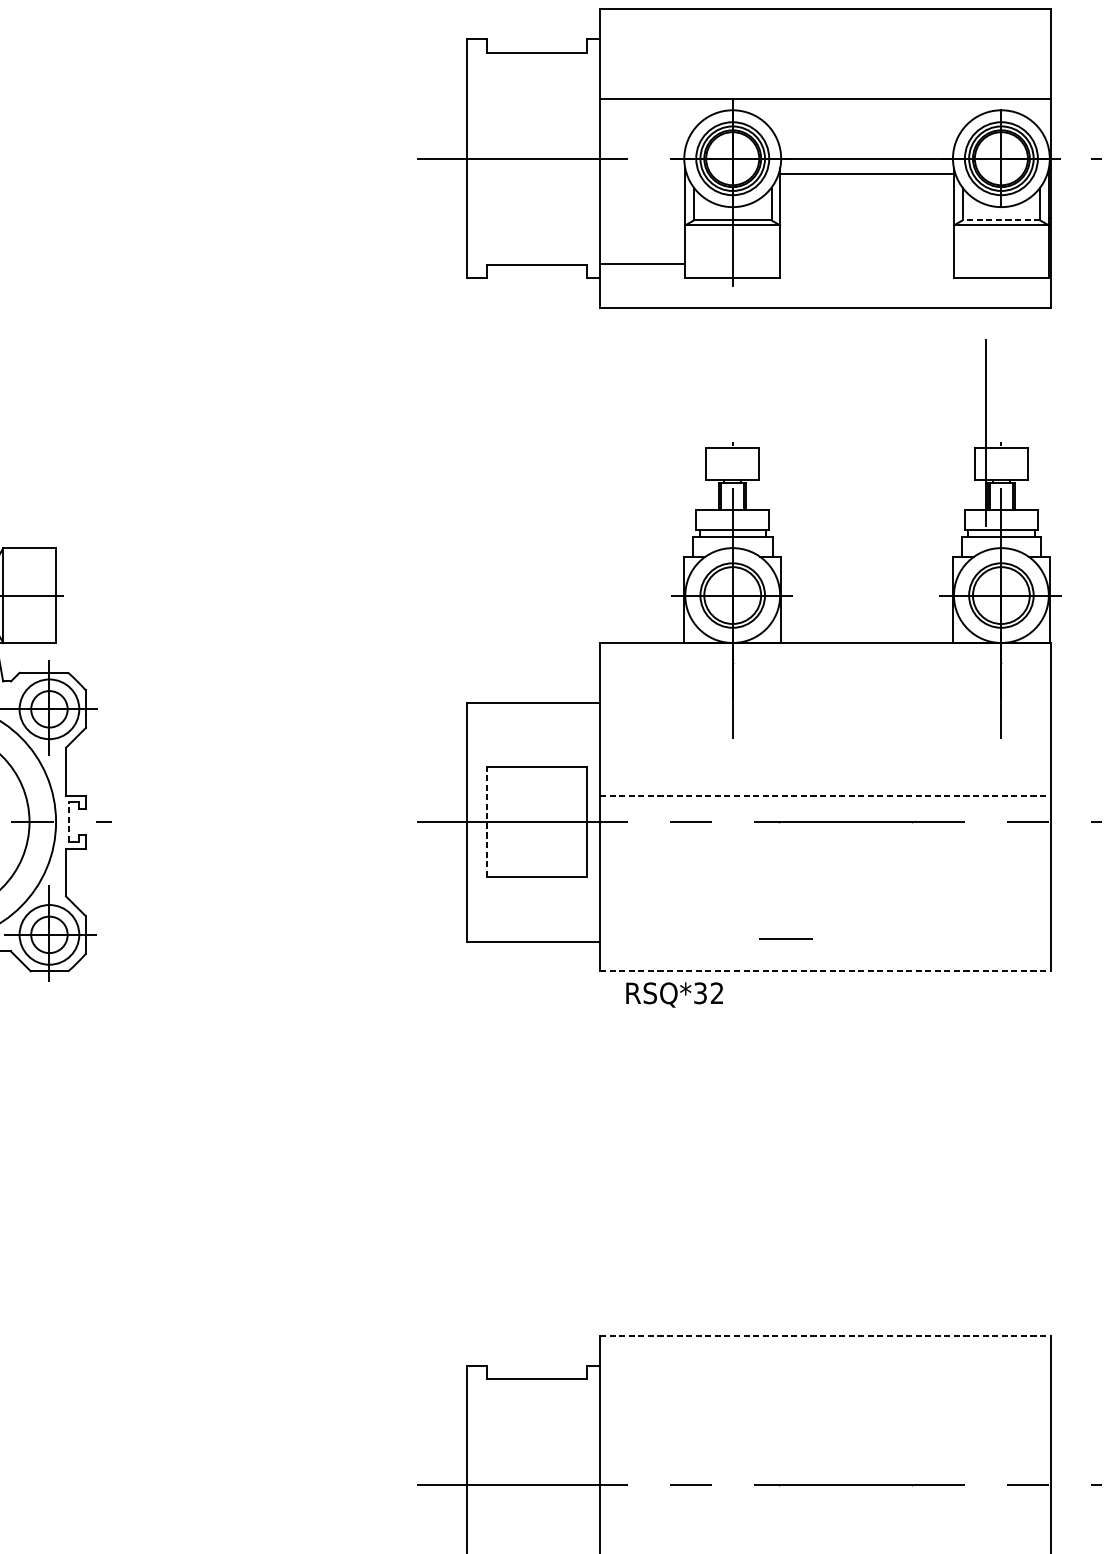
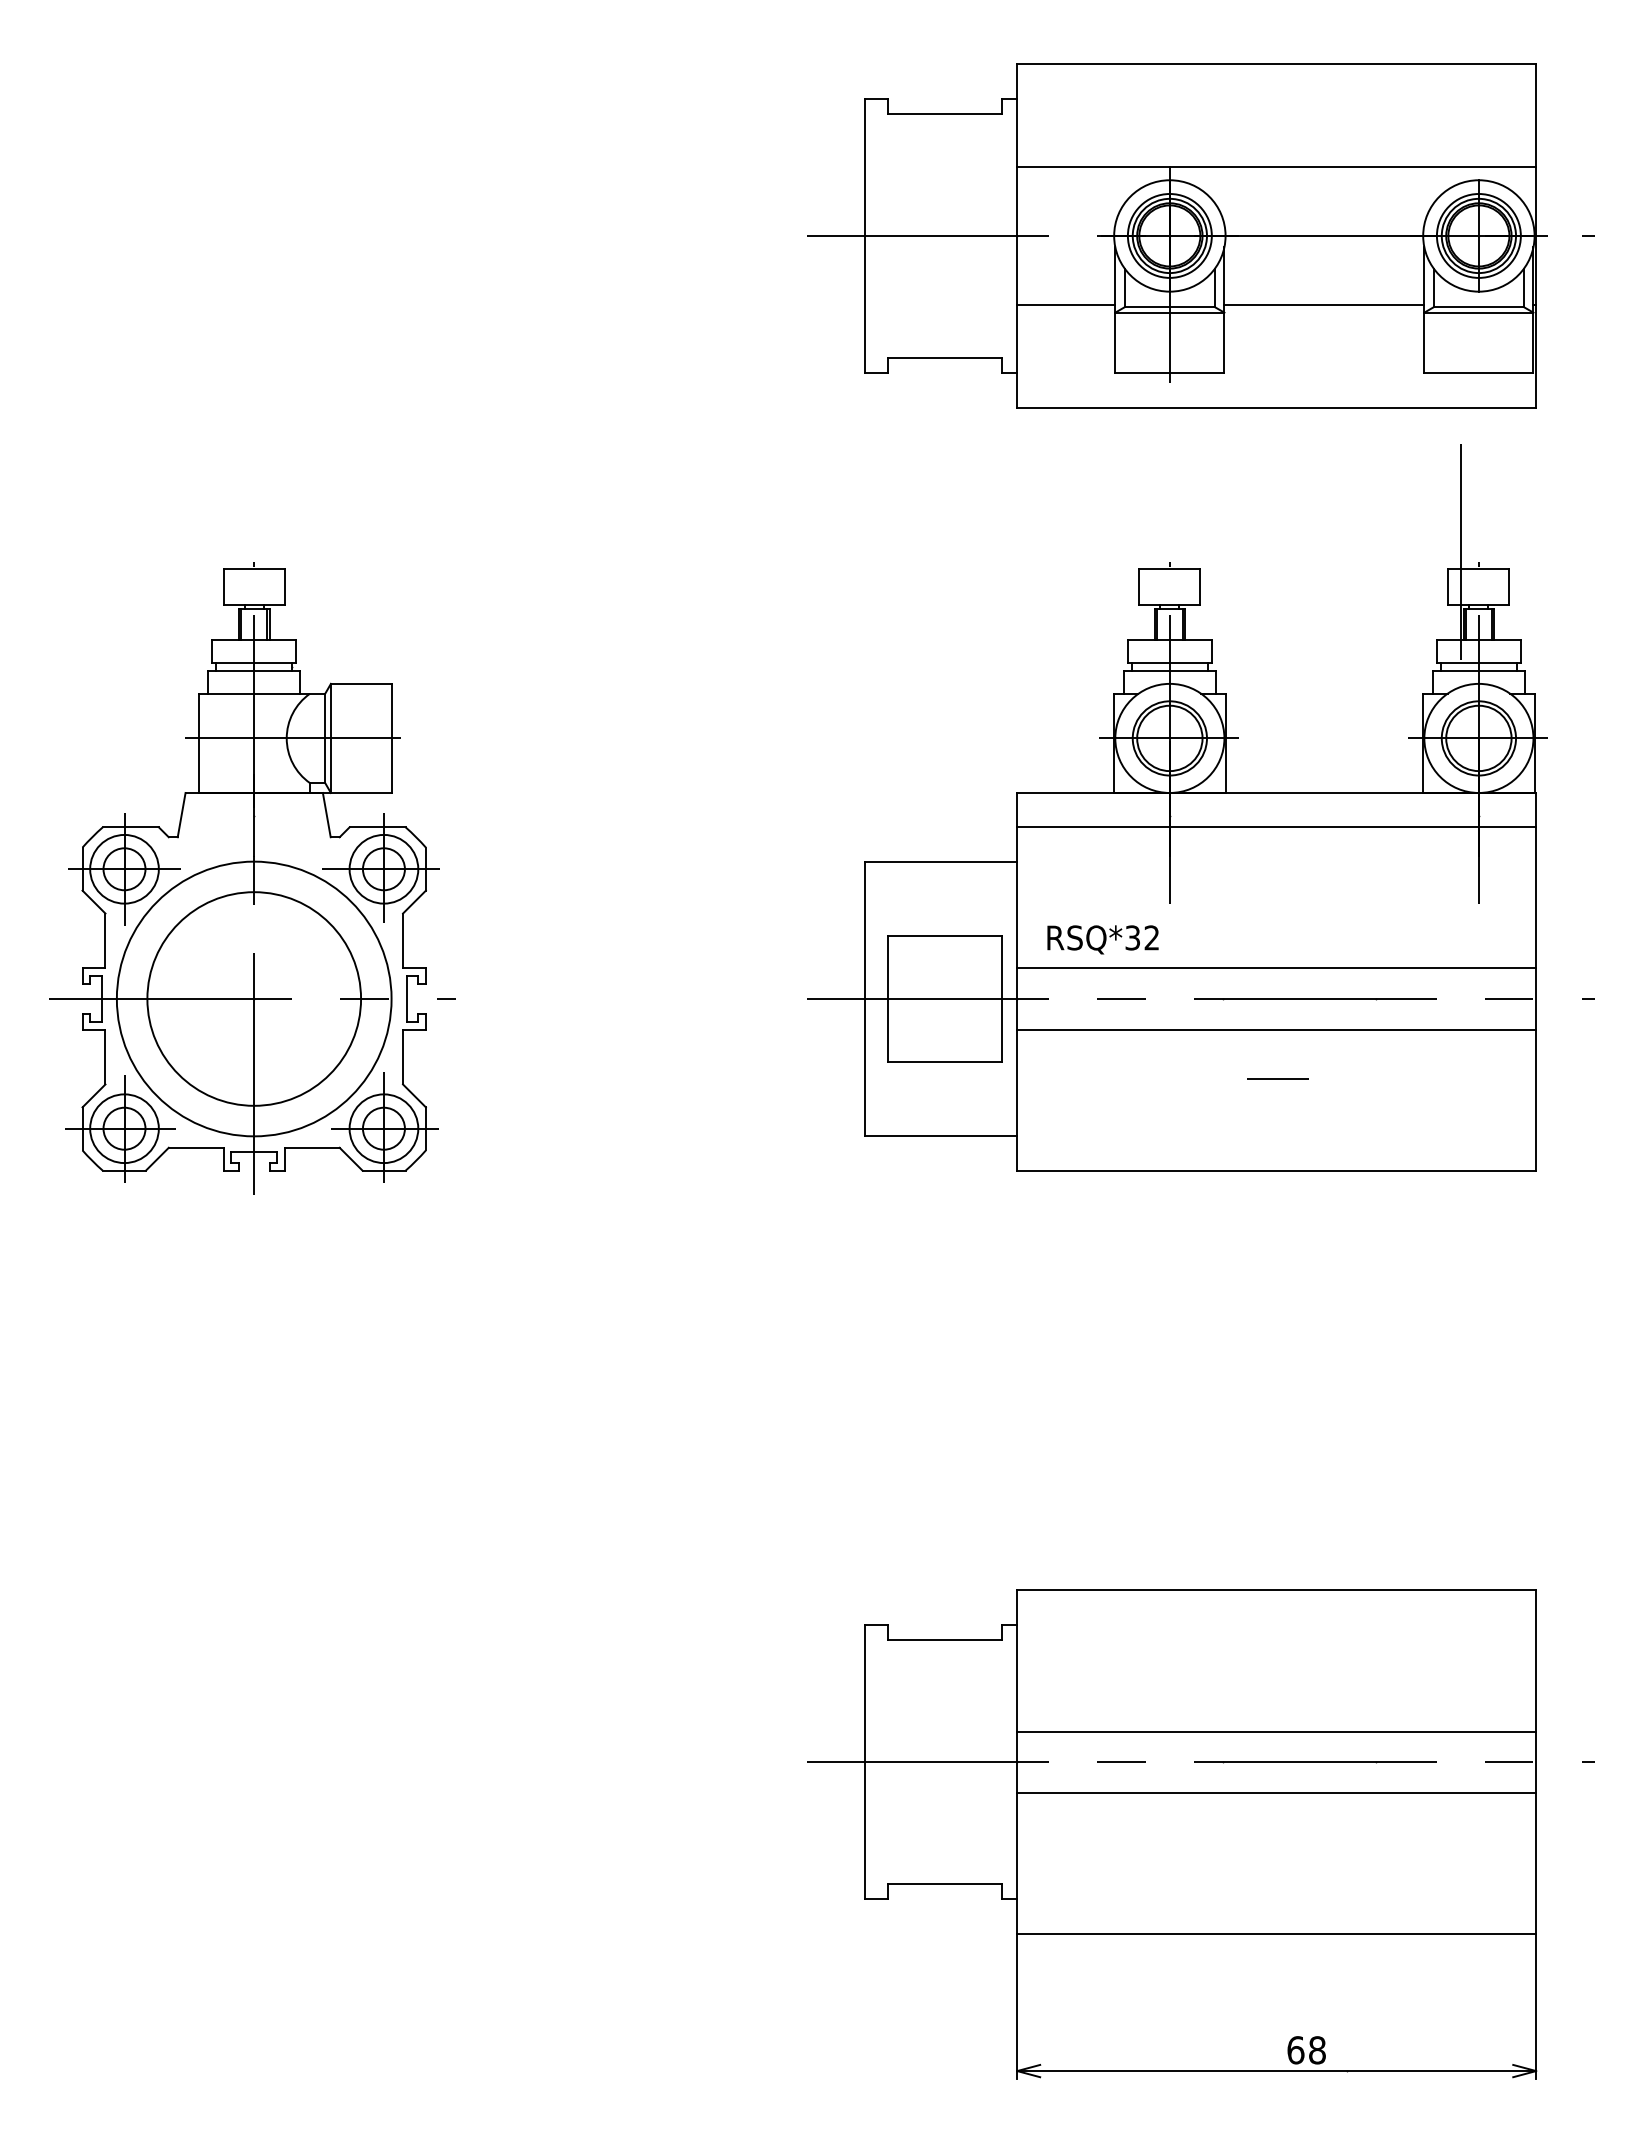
line: (867, 173) -> (1324, 304), moved
line: (1001, 220) -> (1478, 306), dashed -> solid
line: (642, 263) -> (1066, 304), moved
line: (825, 673) -> (1276, 827), added
line: (826, 795) -> (1277, 968), dashed -> solid
line: (69, 822) -> (406, 999), dashed -> solid
line: (487, 822) -> (887, 999), dashed -> solid
line: (825, 848) -> (1276, 1029), added
line: (785, 939) -> (1277, 1078), moved
line: (826, 971) -> (1277, 1170), dashed -> solid
text: (674, 994) -> (1102, 939), moved
line: (826, 1336) -> (1277, 1590), dashed -> solid
line: (825, 1458) -> (1276, 1731), added
line: (825, 1511) -> (1276, 1792), added

